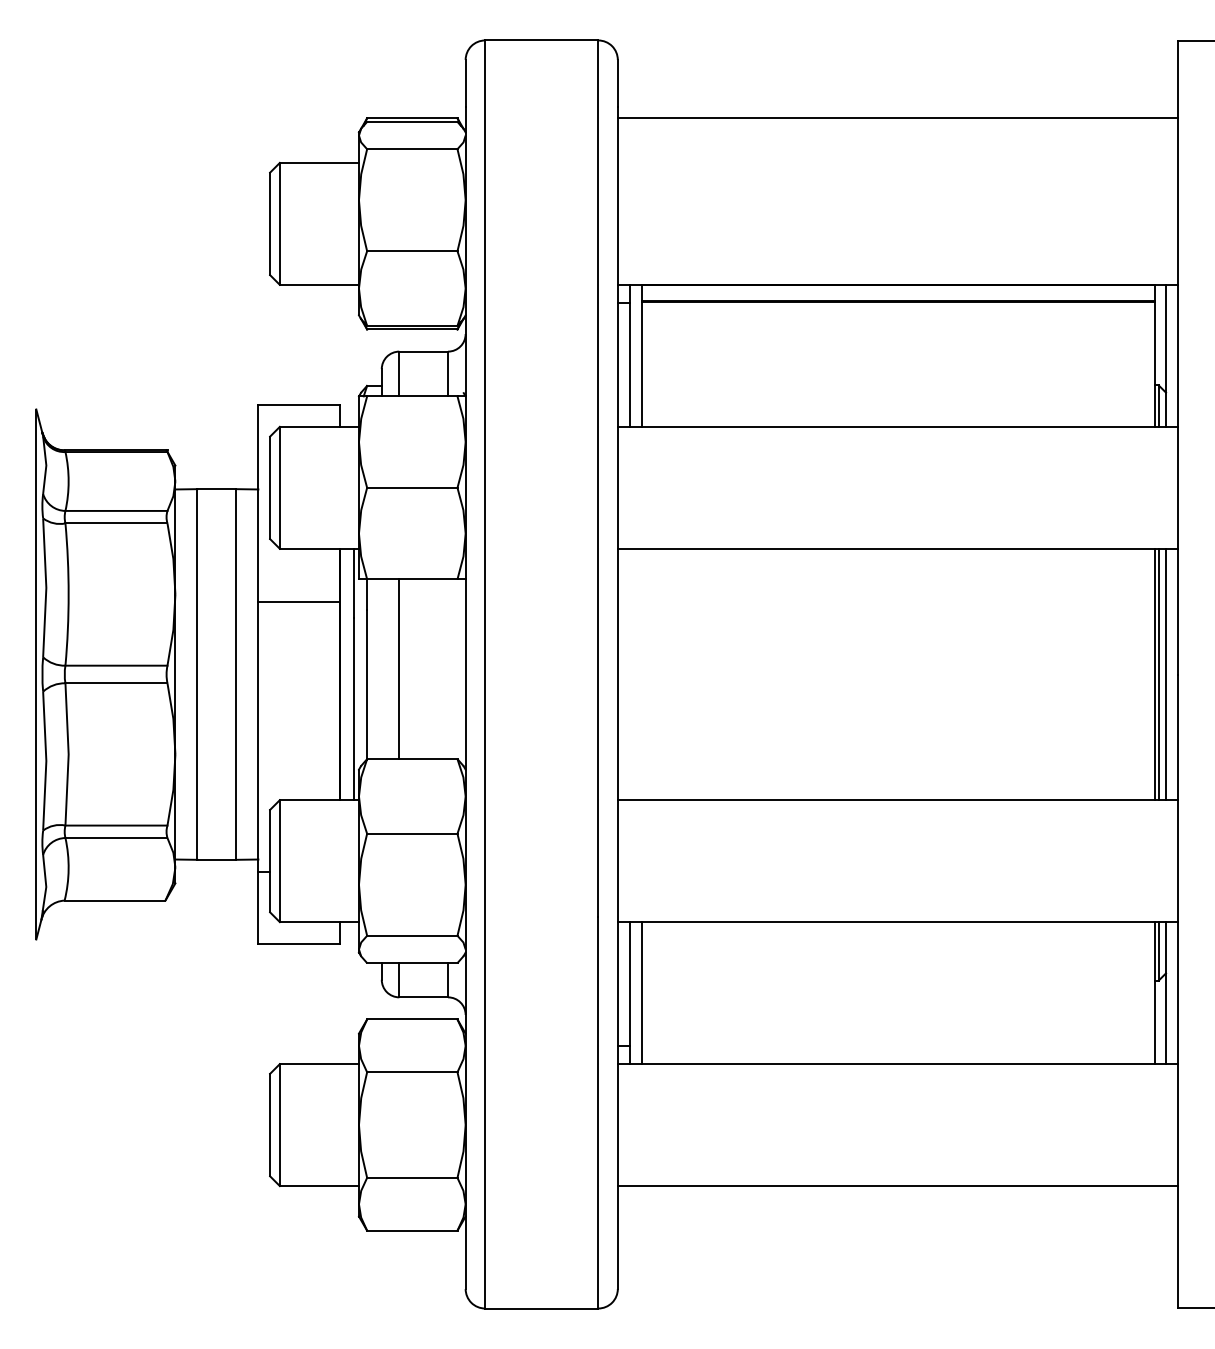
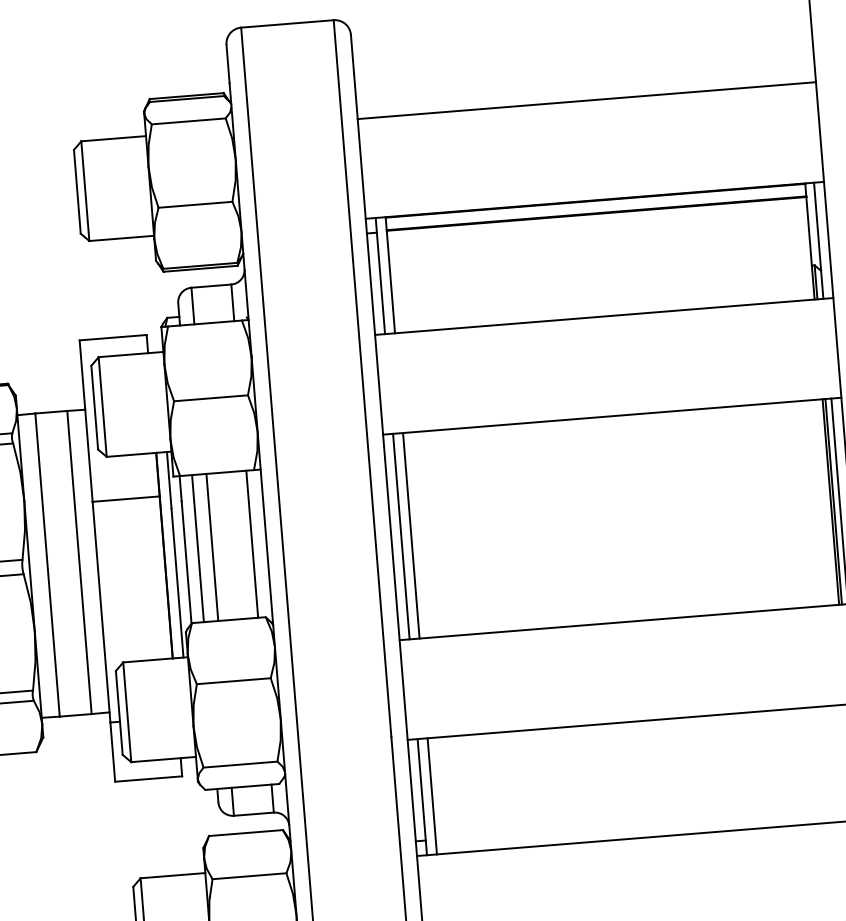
line: (897, 117) -> (586, 100), moved
line: (381, 669) -> (197, 548), added
line: (448, 669) -> (252, 544), added
line: (630, 674) -> (401, 536), added
line: (642, 675) -> (411, 536), added

